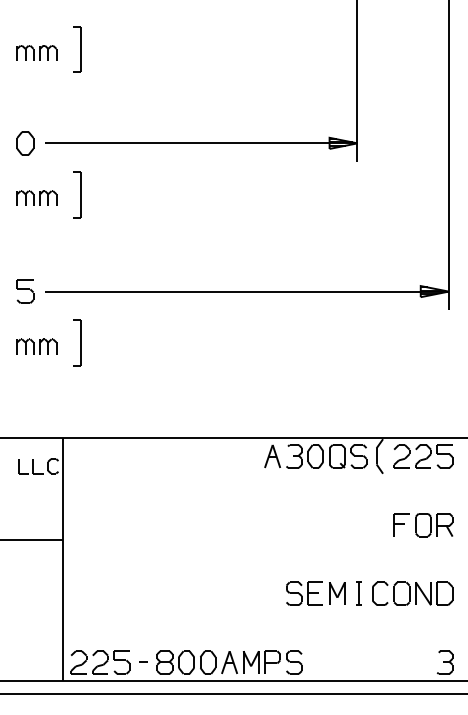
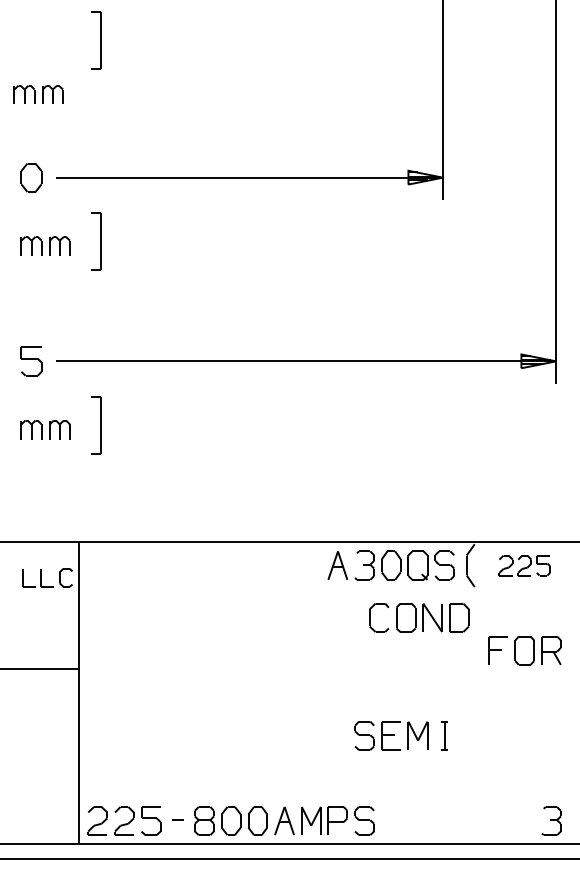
part: (77, 49) -> (96, 40), moved
part: (36, 52) -> (38, 94), moved
part: (423, 456) -> (524, 565), size x0.7
part: (412, 593) -> (419, 617), moved

